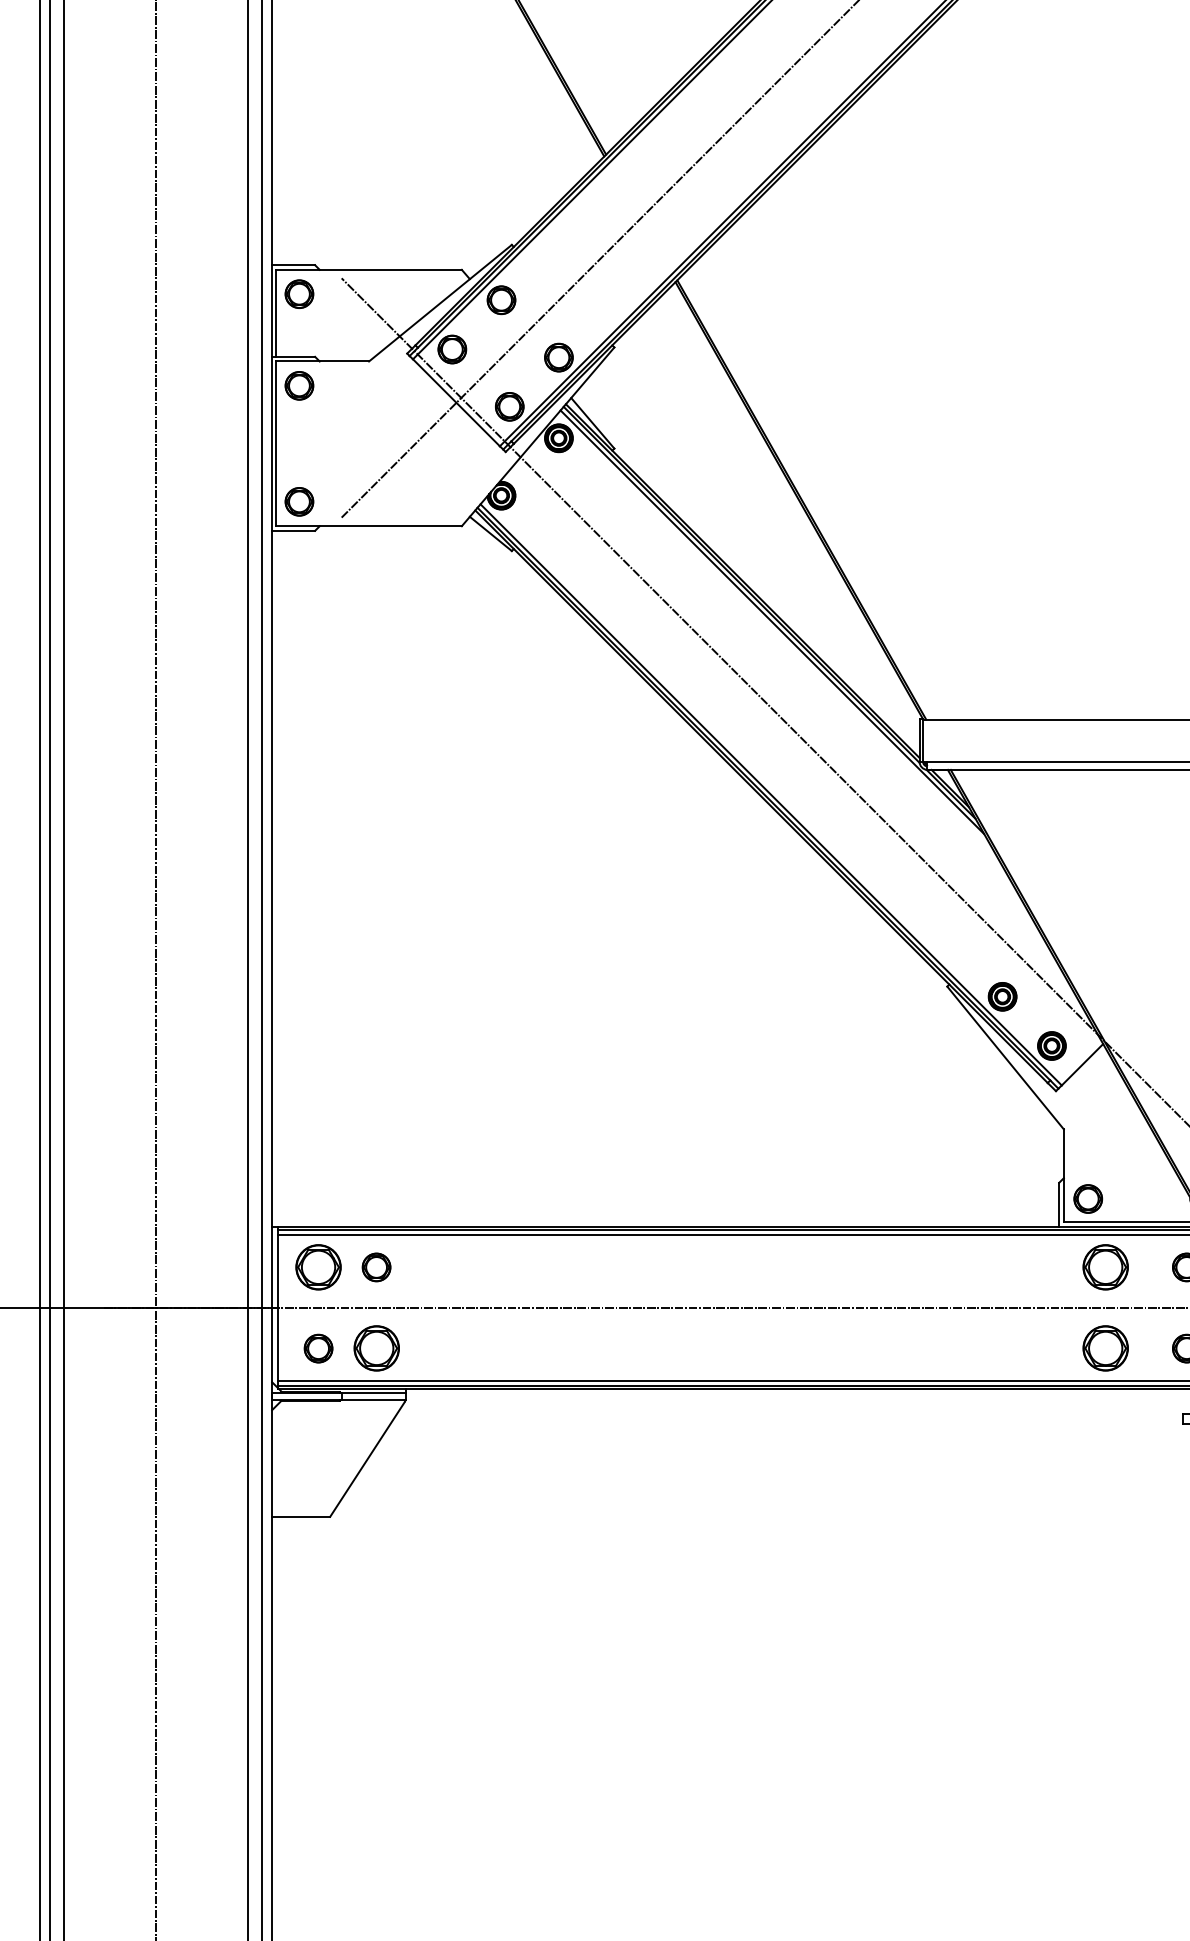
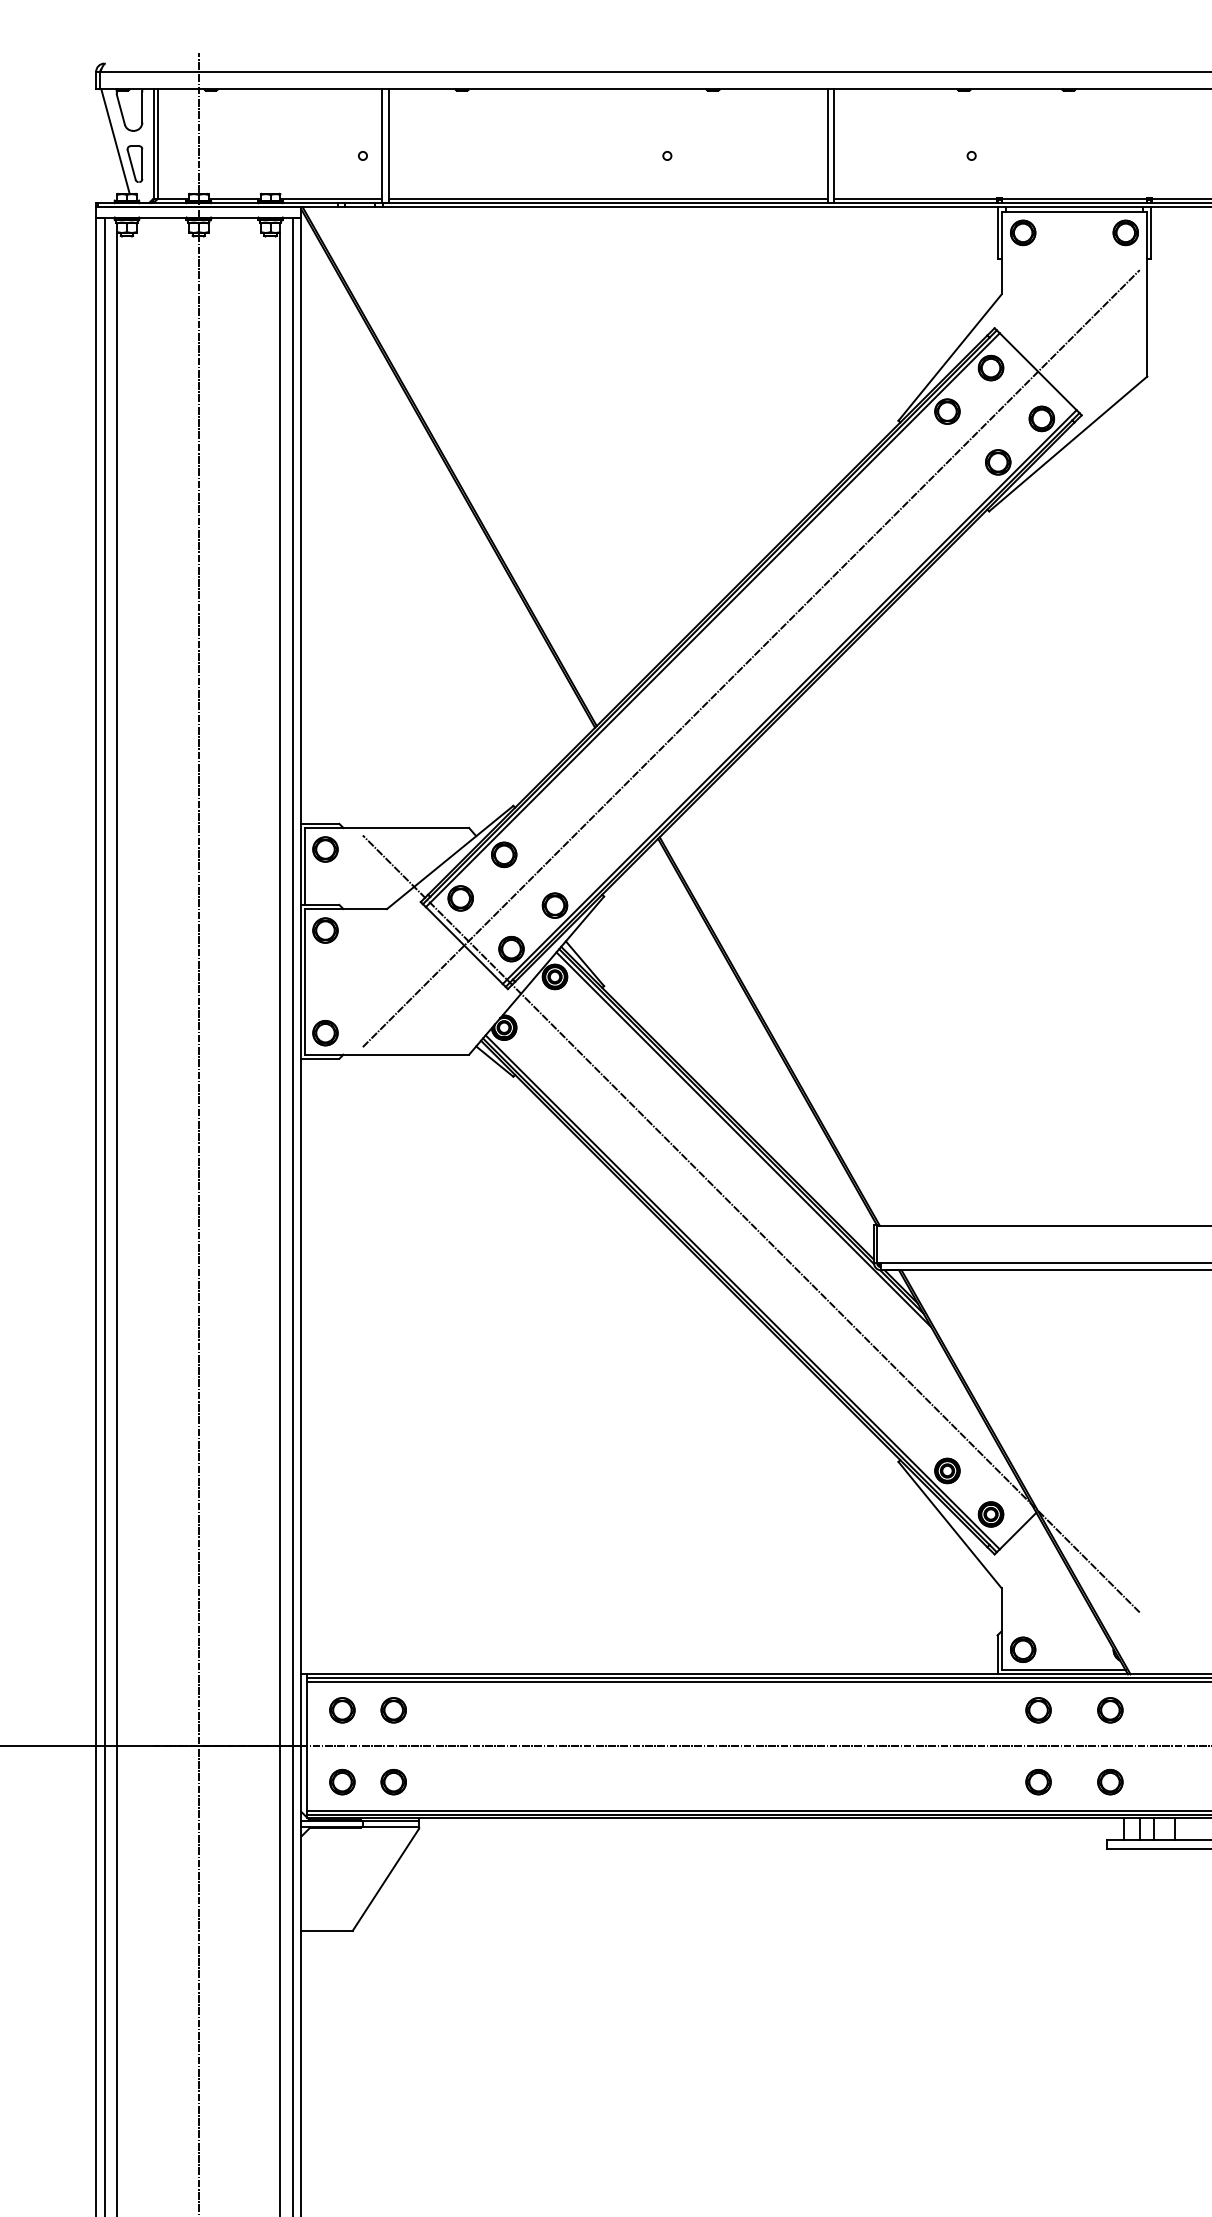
part: (318, 1267) -> (342, 1710), size x0.62
part: (1105, 1267) -> (1038, 1710), size x0.62
part: (376, 1349) -> (393, 1782), size x0.62
part: (1105, 1349) -> (1038, 1782), size x0.62

